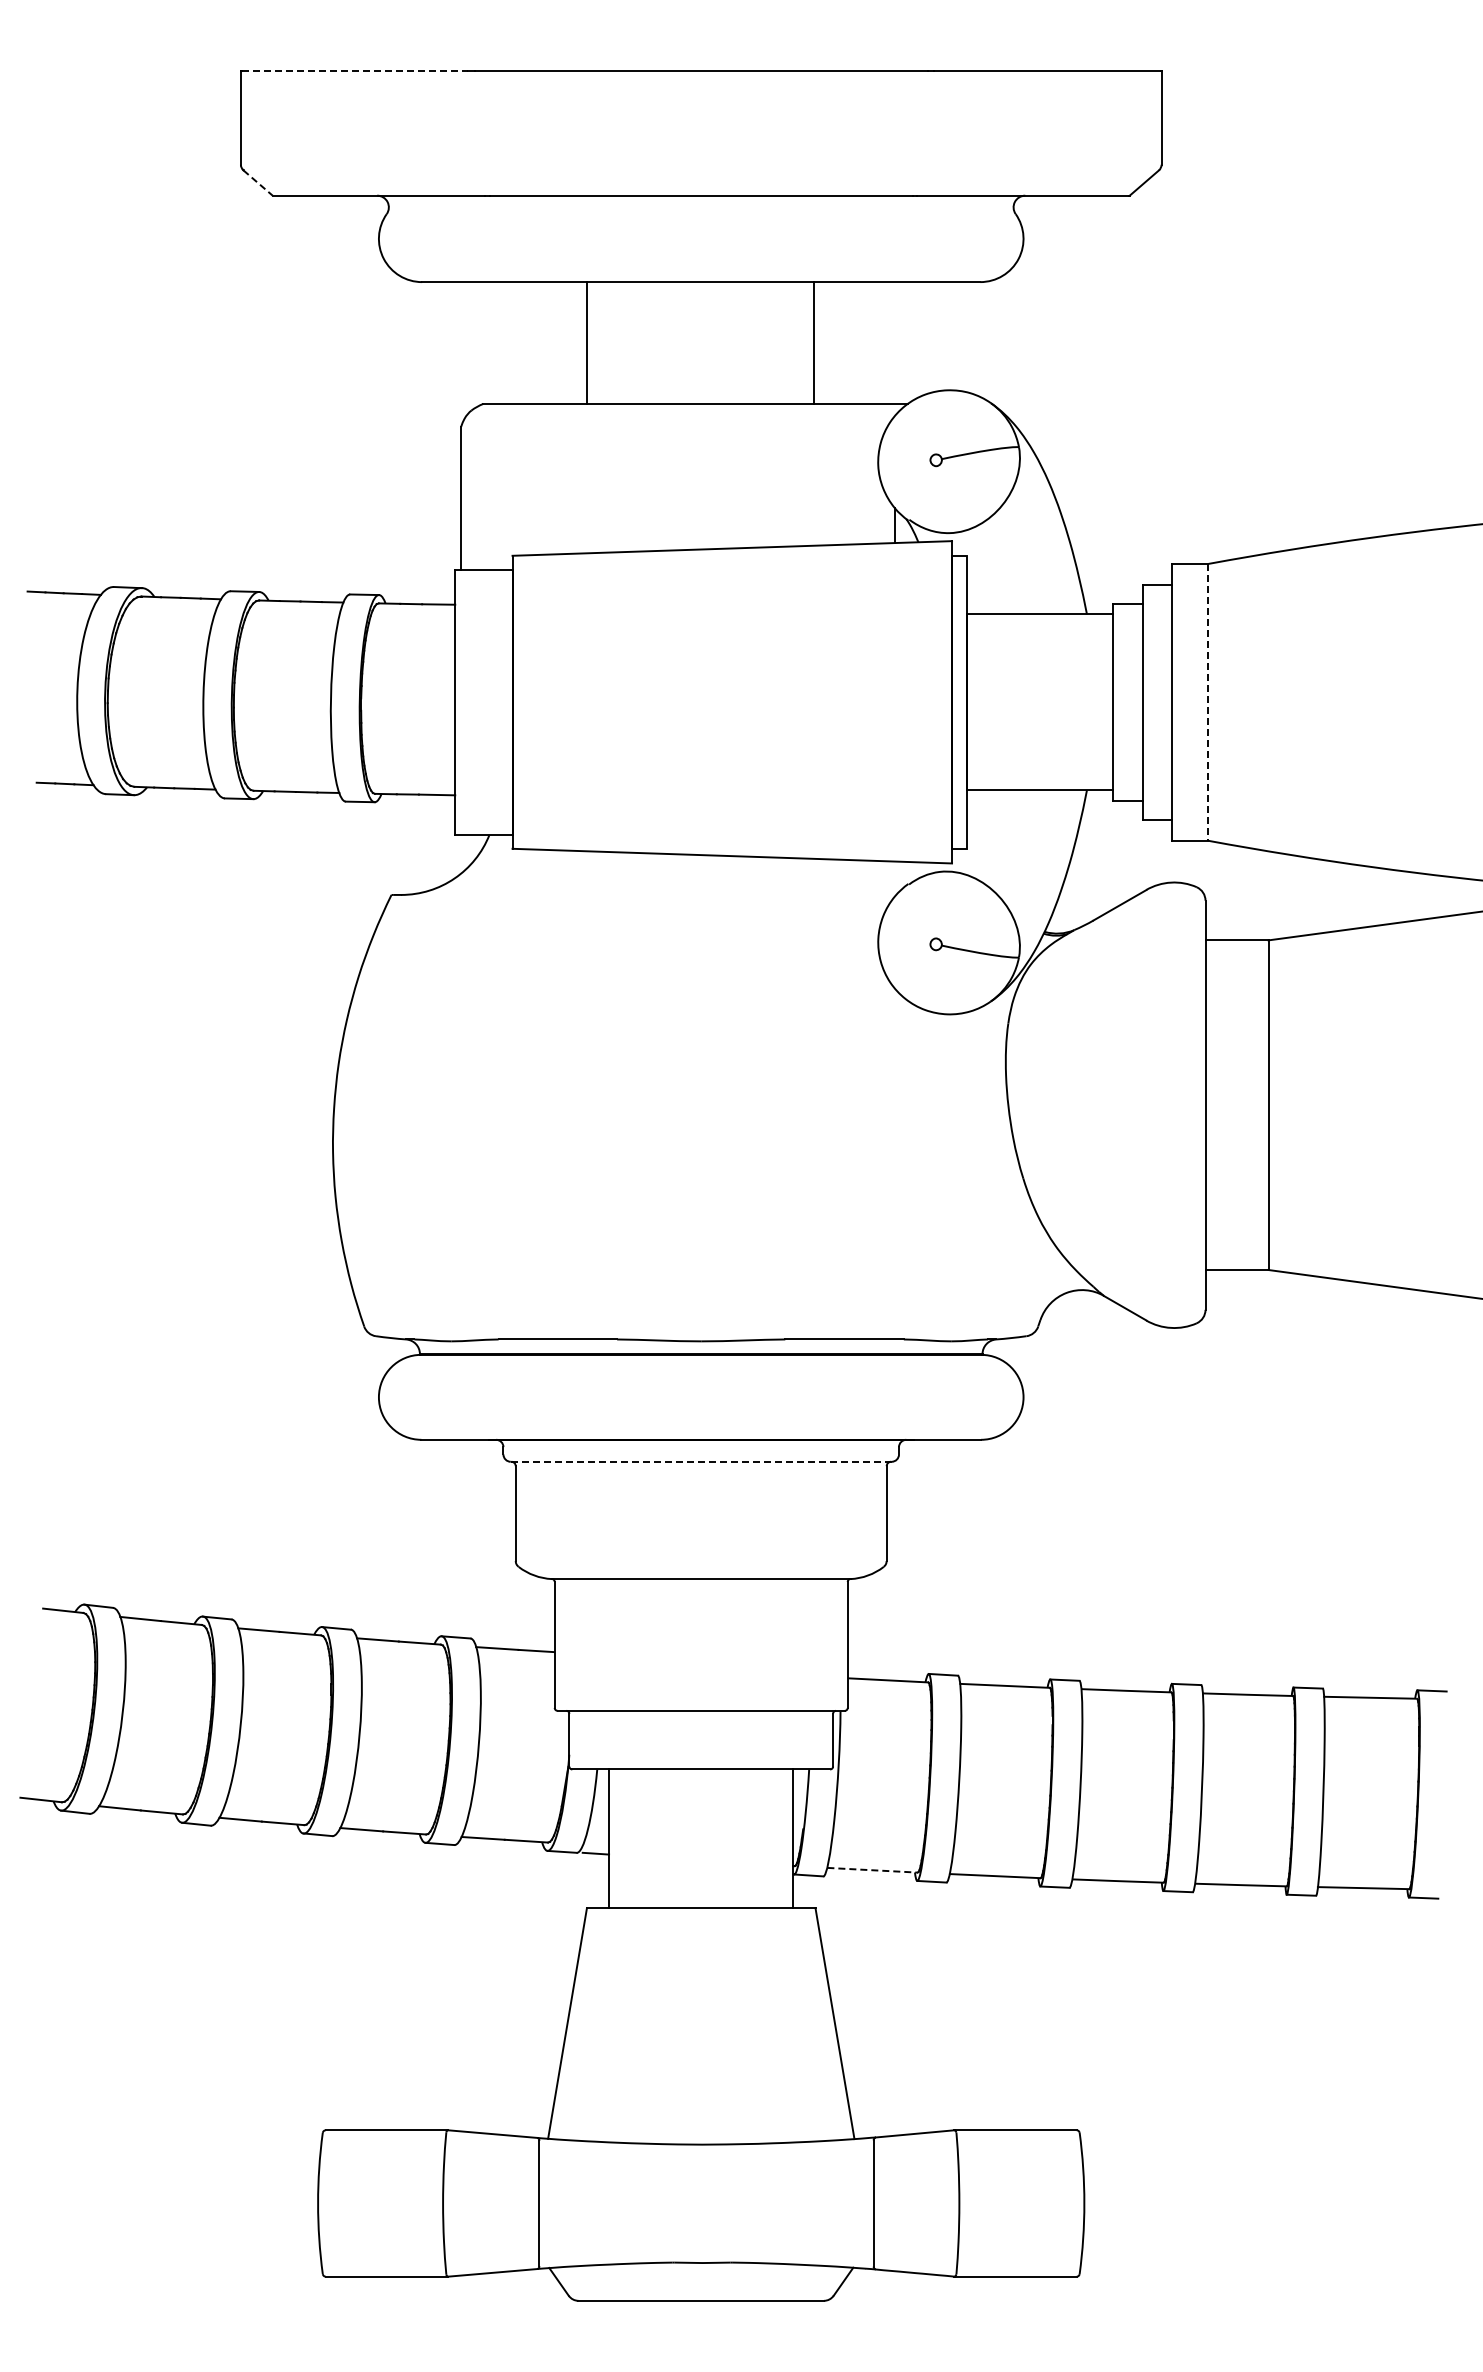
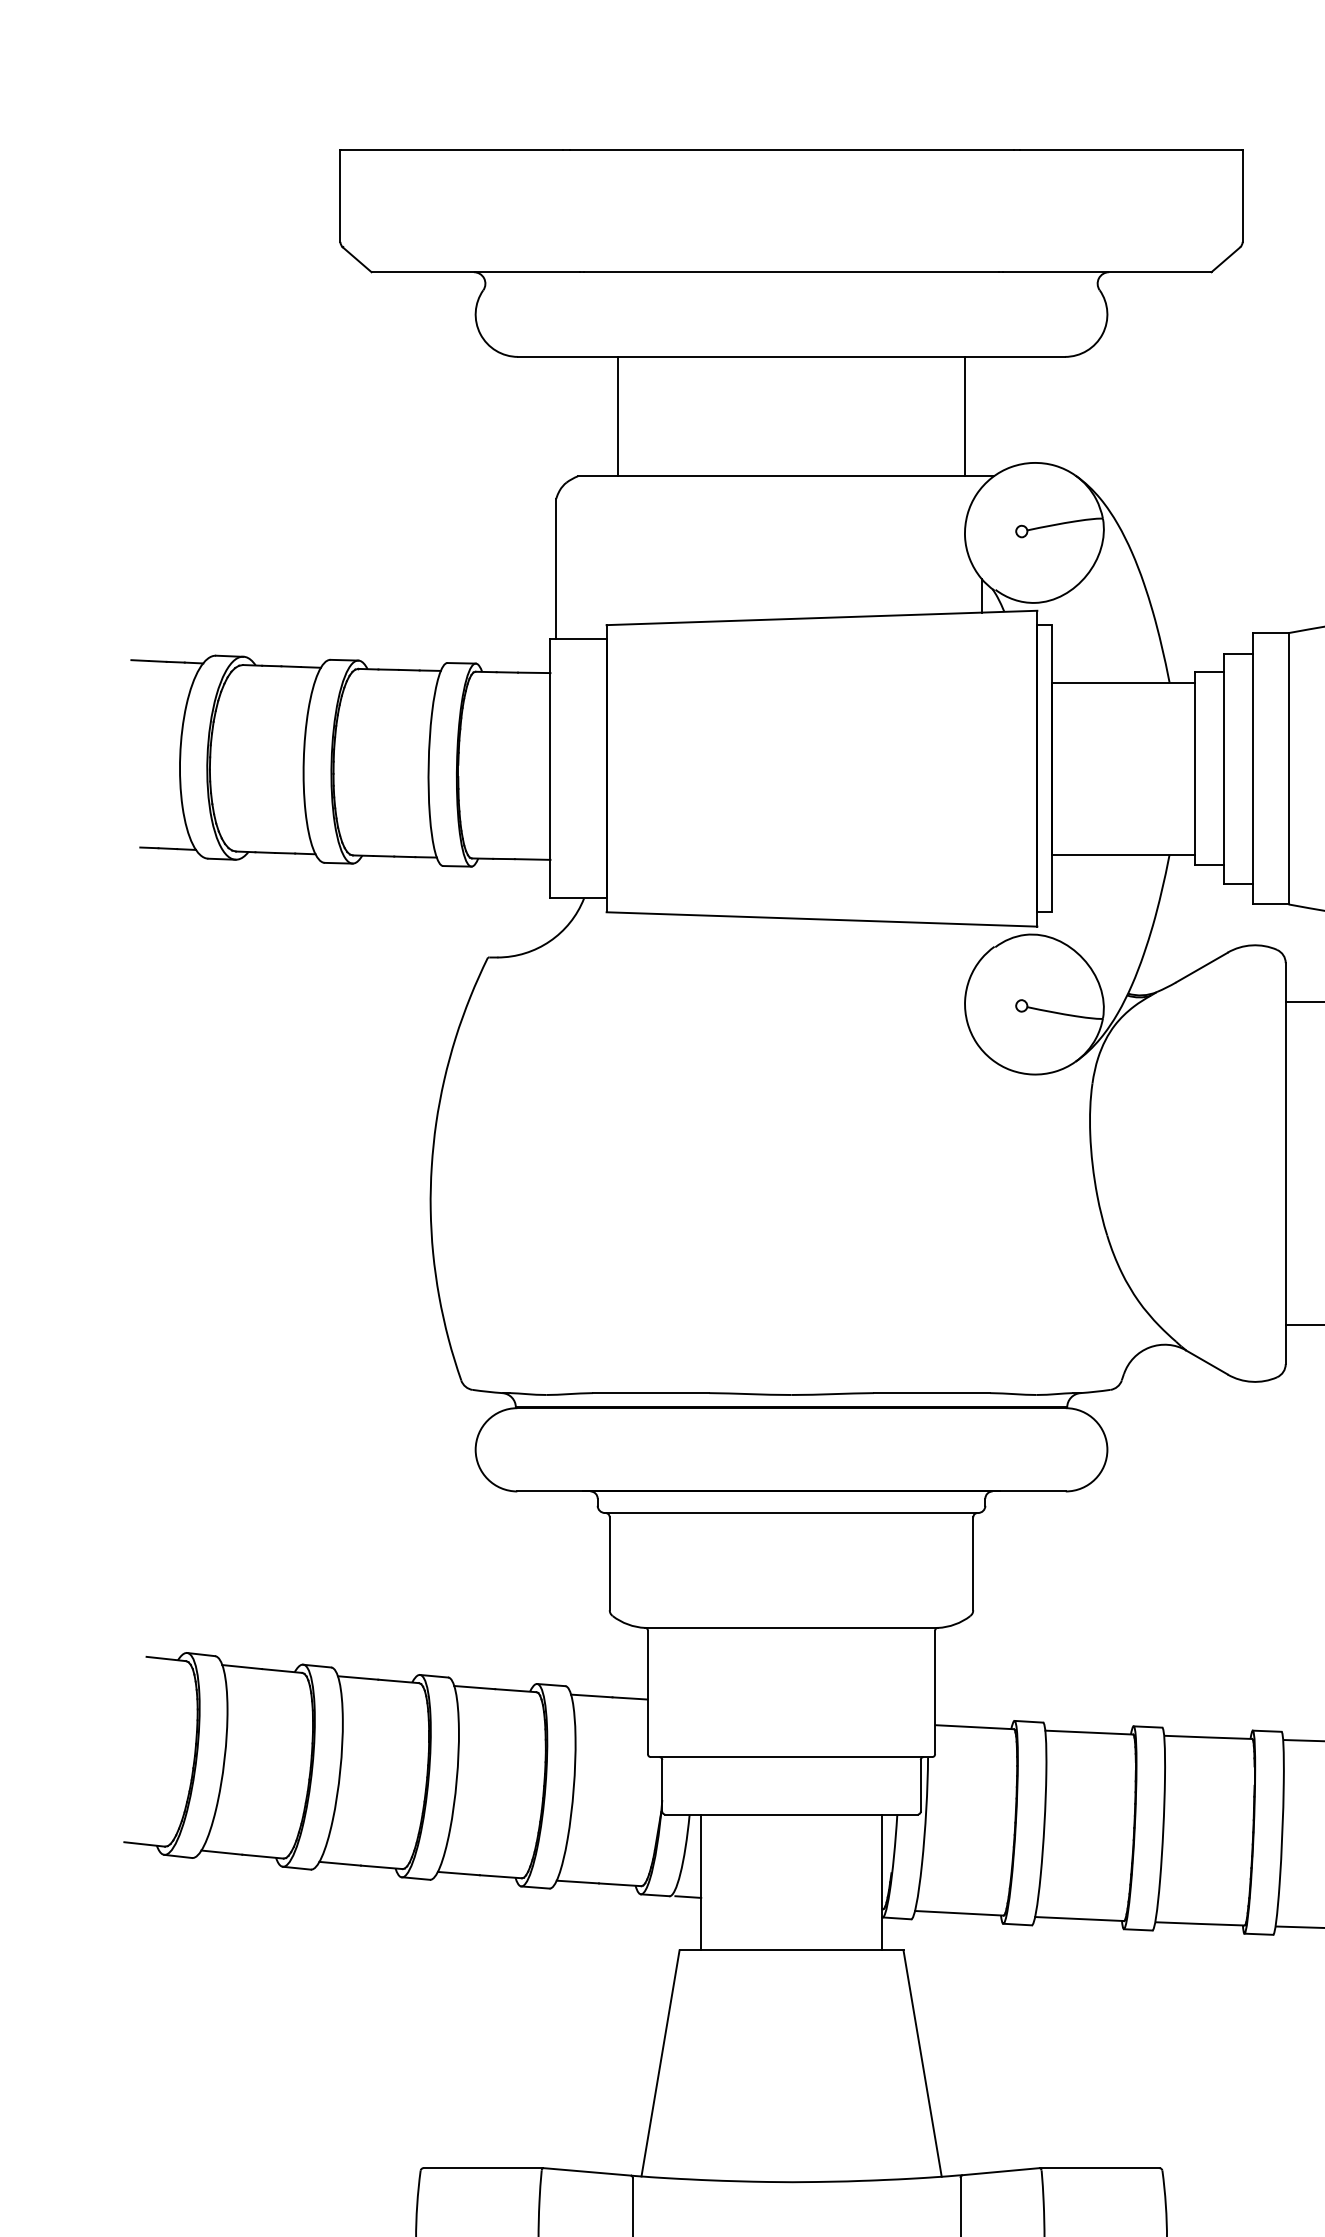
line: (355, 71) -> (452, 150), dashed -> solid
line: (258, 183) -> (357, 260), dashed -> solid
line: (587, 342) -> (618, 416), moved
line: (813, 342) -> (964, 416), moved
line: (1208, 702) -> (1288, 768), dashed -> solid
line: (700, 1461) -> (790, 1512), dashed -> solid
line: (873, 1870) -> (960, 1913), dashed -> solid

